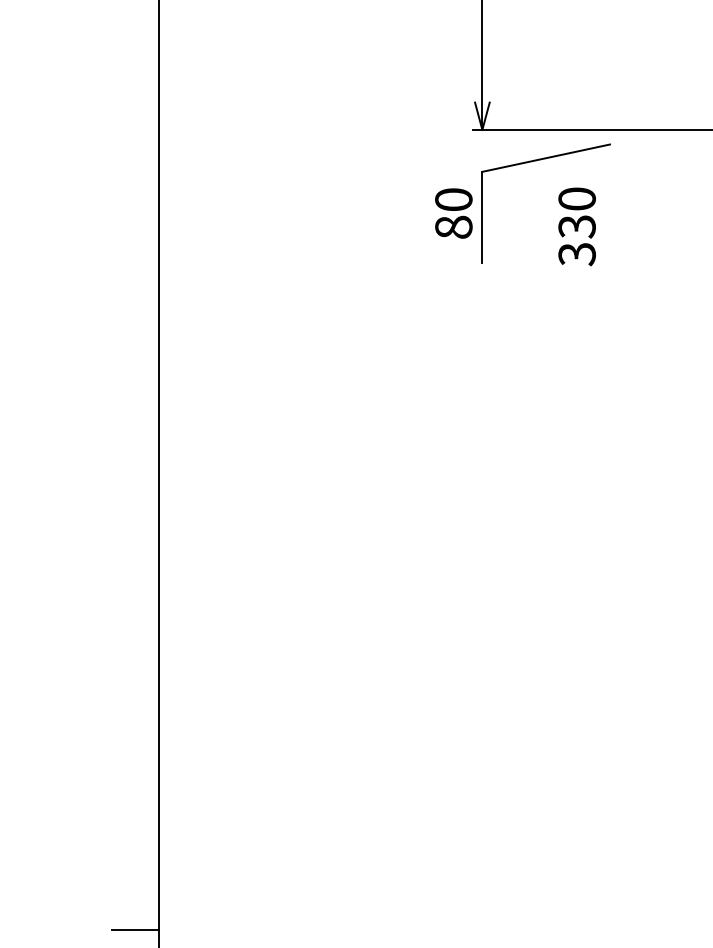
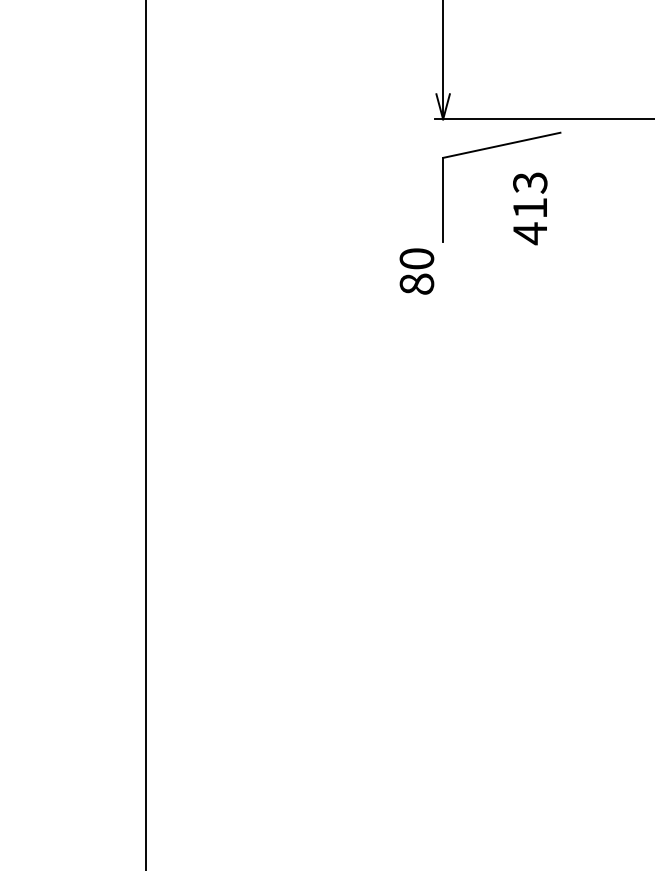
text: (453, 213) -> (416, 271), moved
text: (576, 226) -> (529, 208), 330 -> 413
line: (135, 930) -> (124, 854), removed

